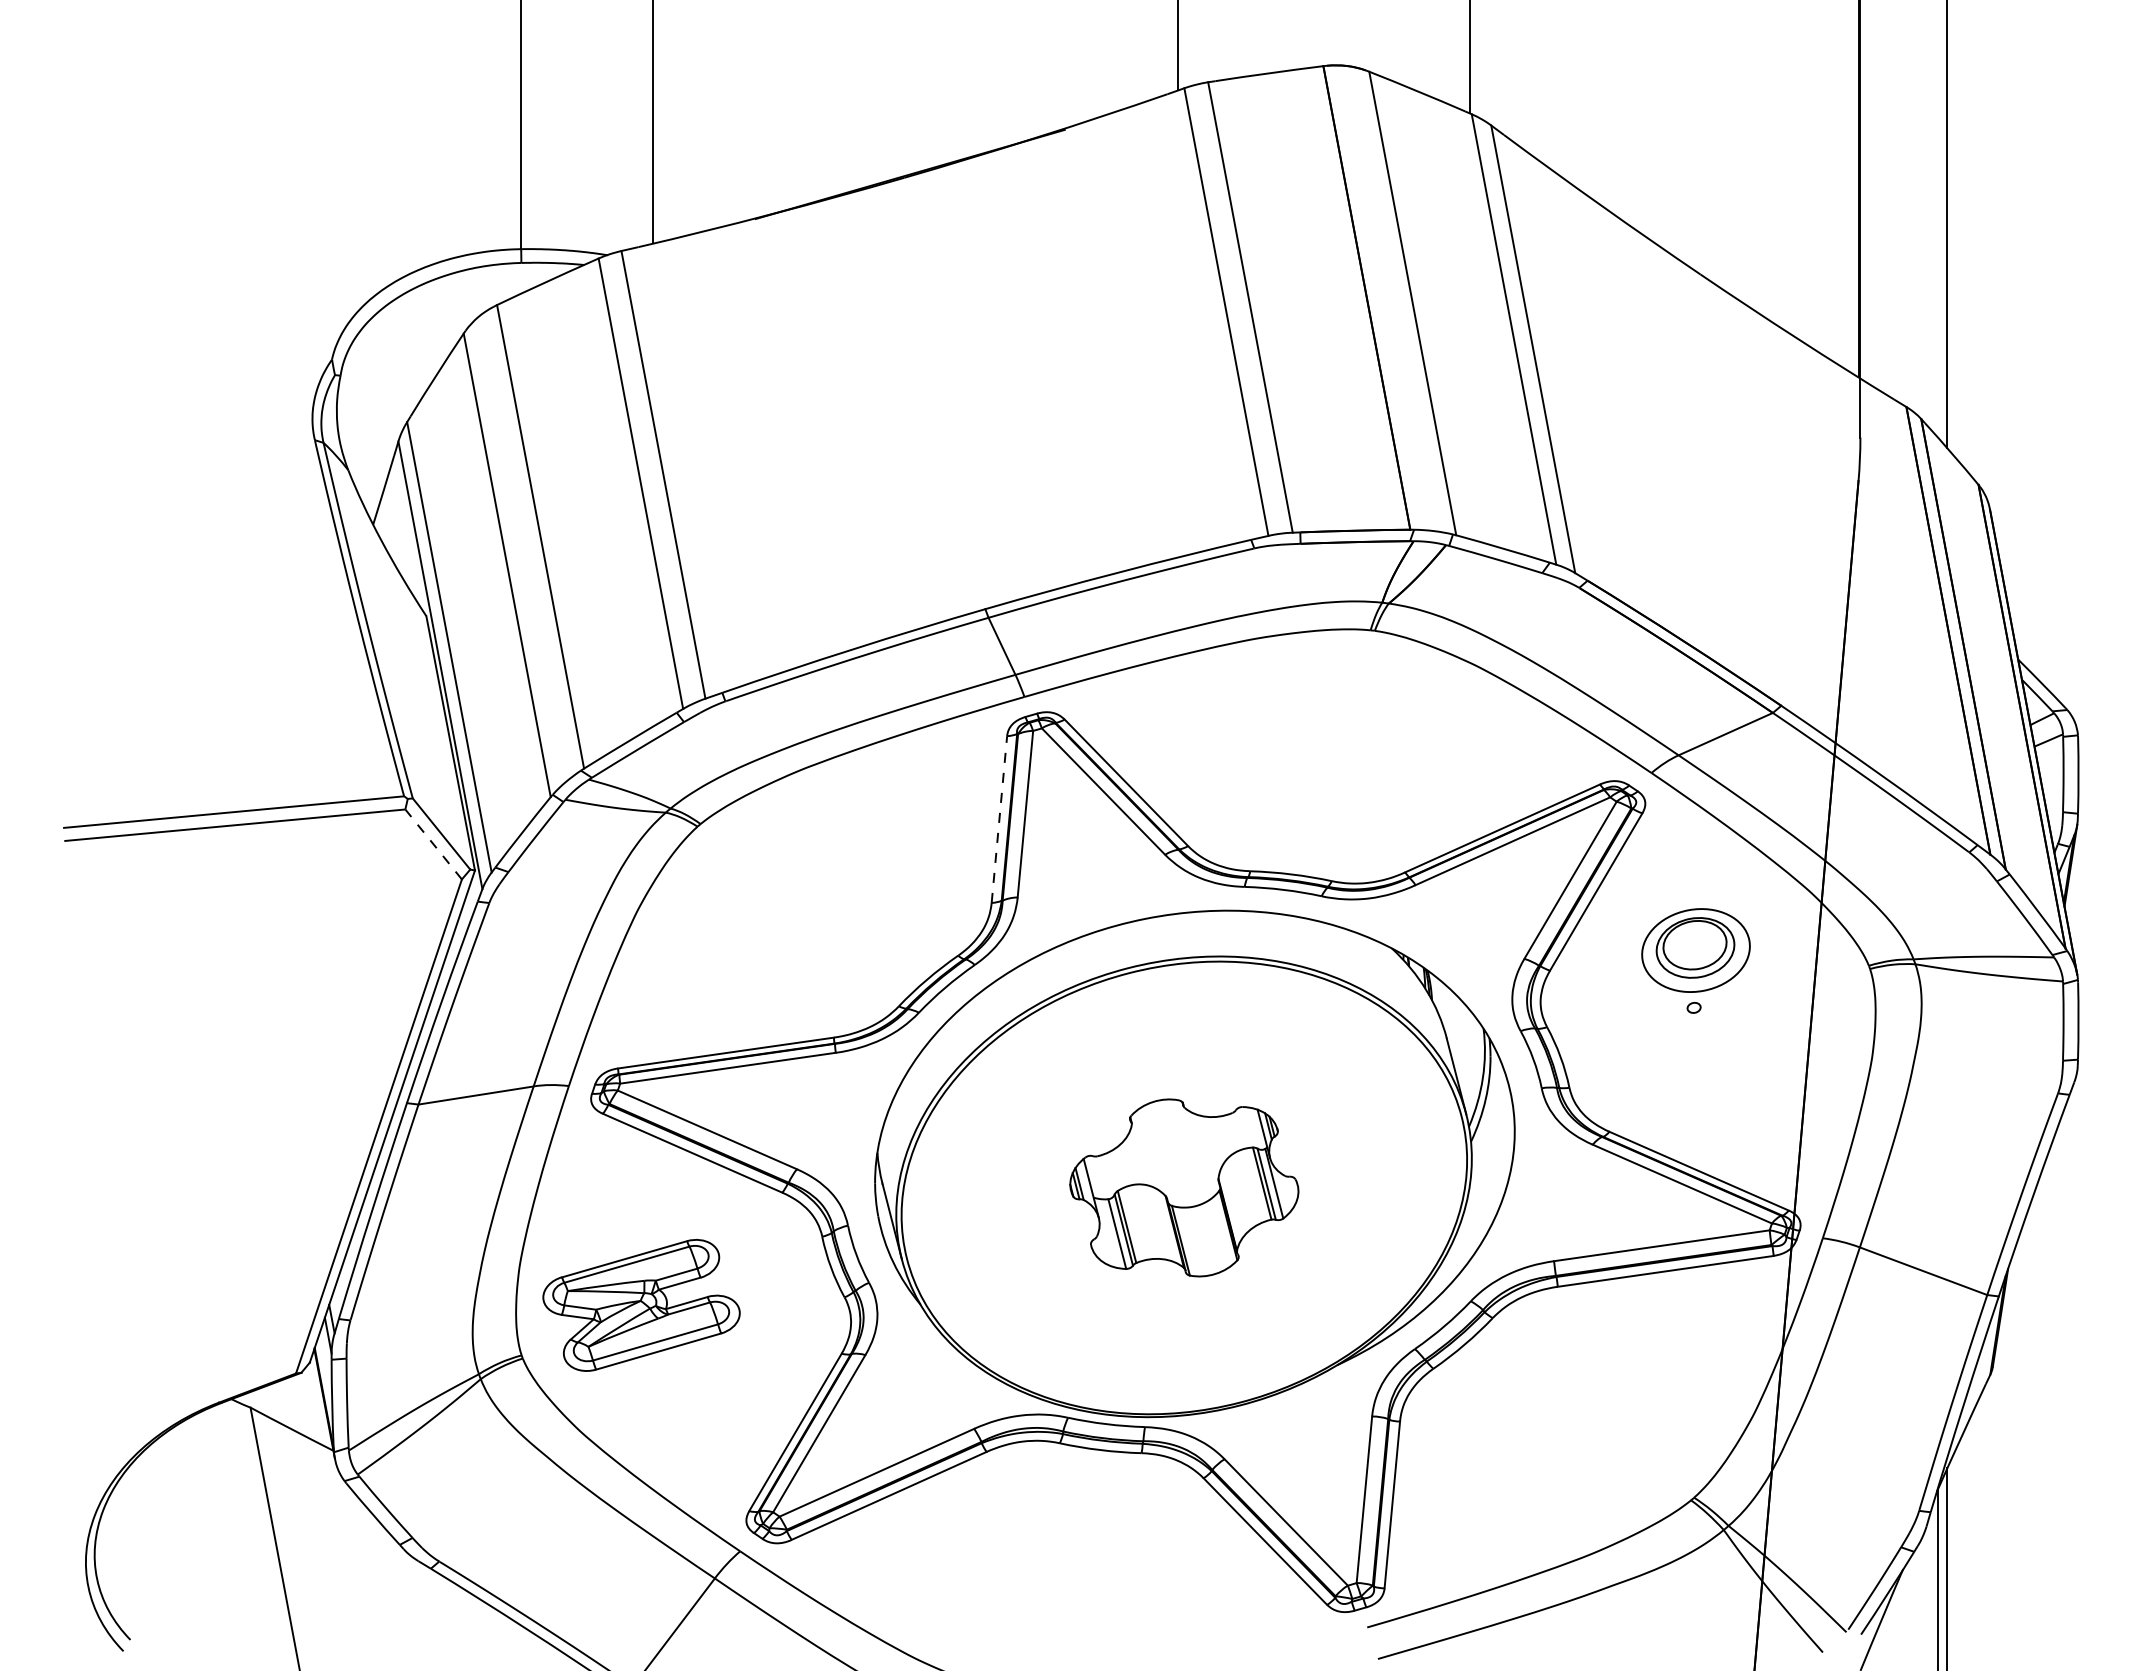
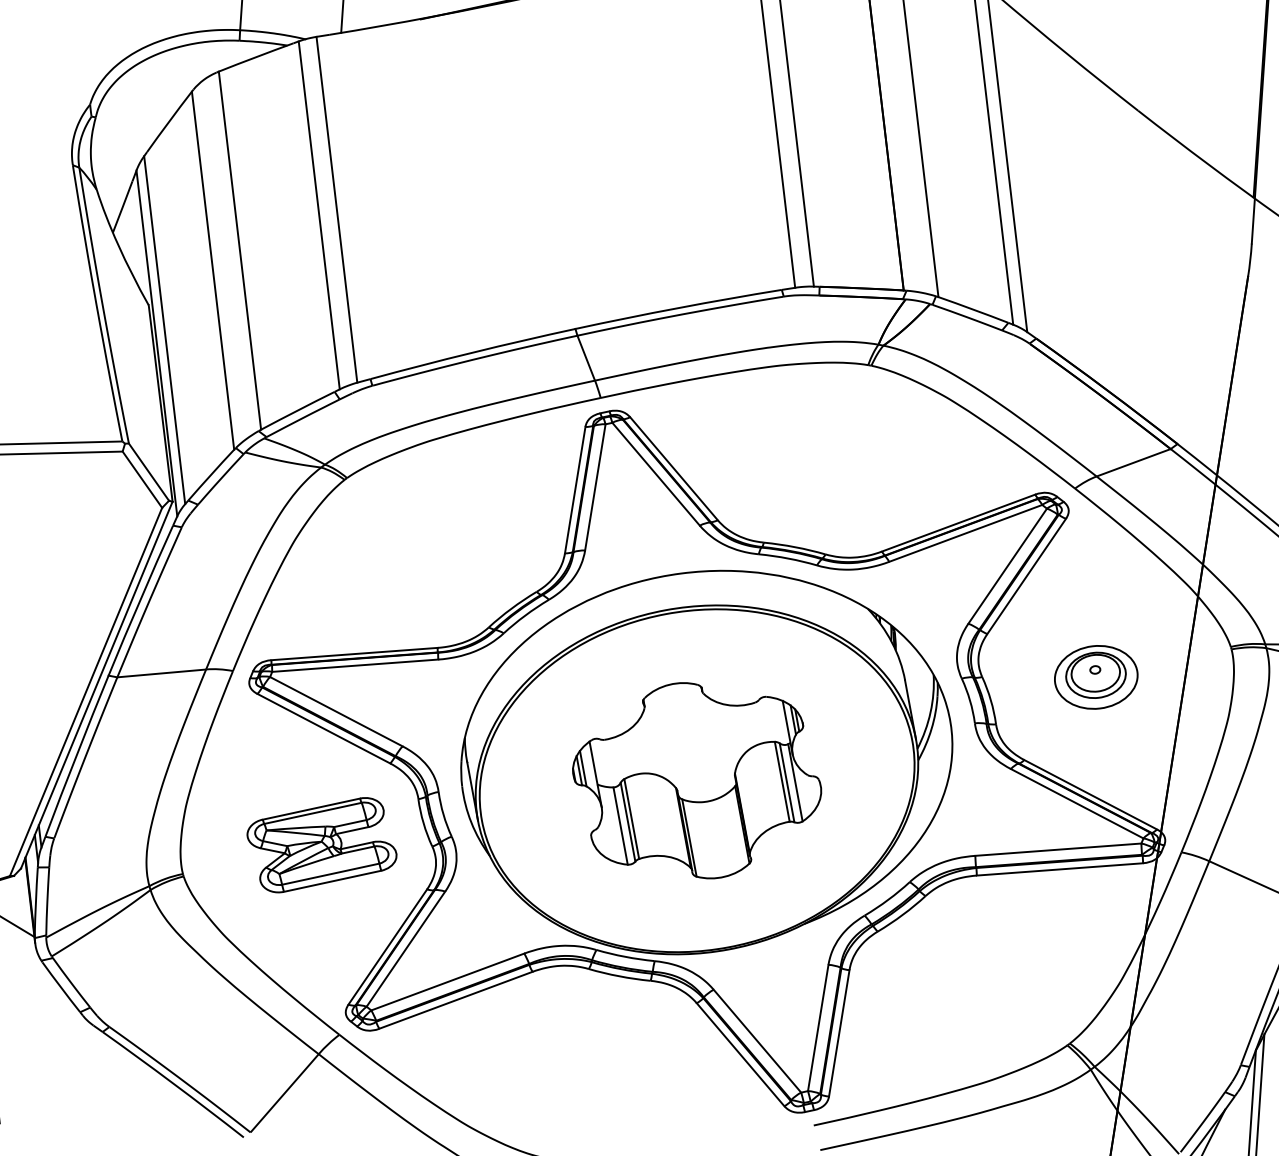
line: (999, 819) -> (575, 490), dashed -> solid
line: (433, 844) -> (142, 479), dashed -> solid
part: (1695, 950) -> (1095, 677), moved
part: (1184, 1187) -> (697, 780), size x1.43
part: (641, 1305) -> (321, 845), moved

